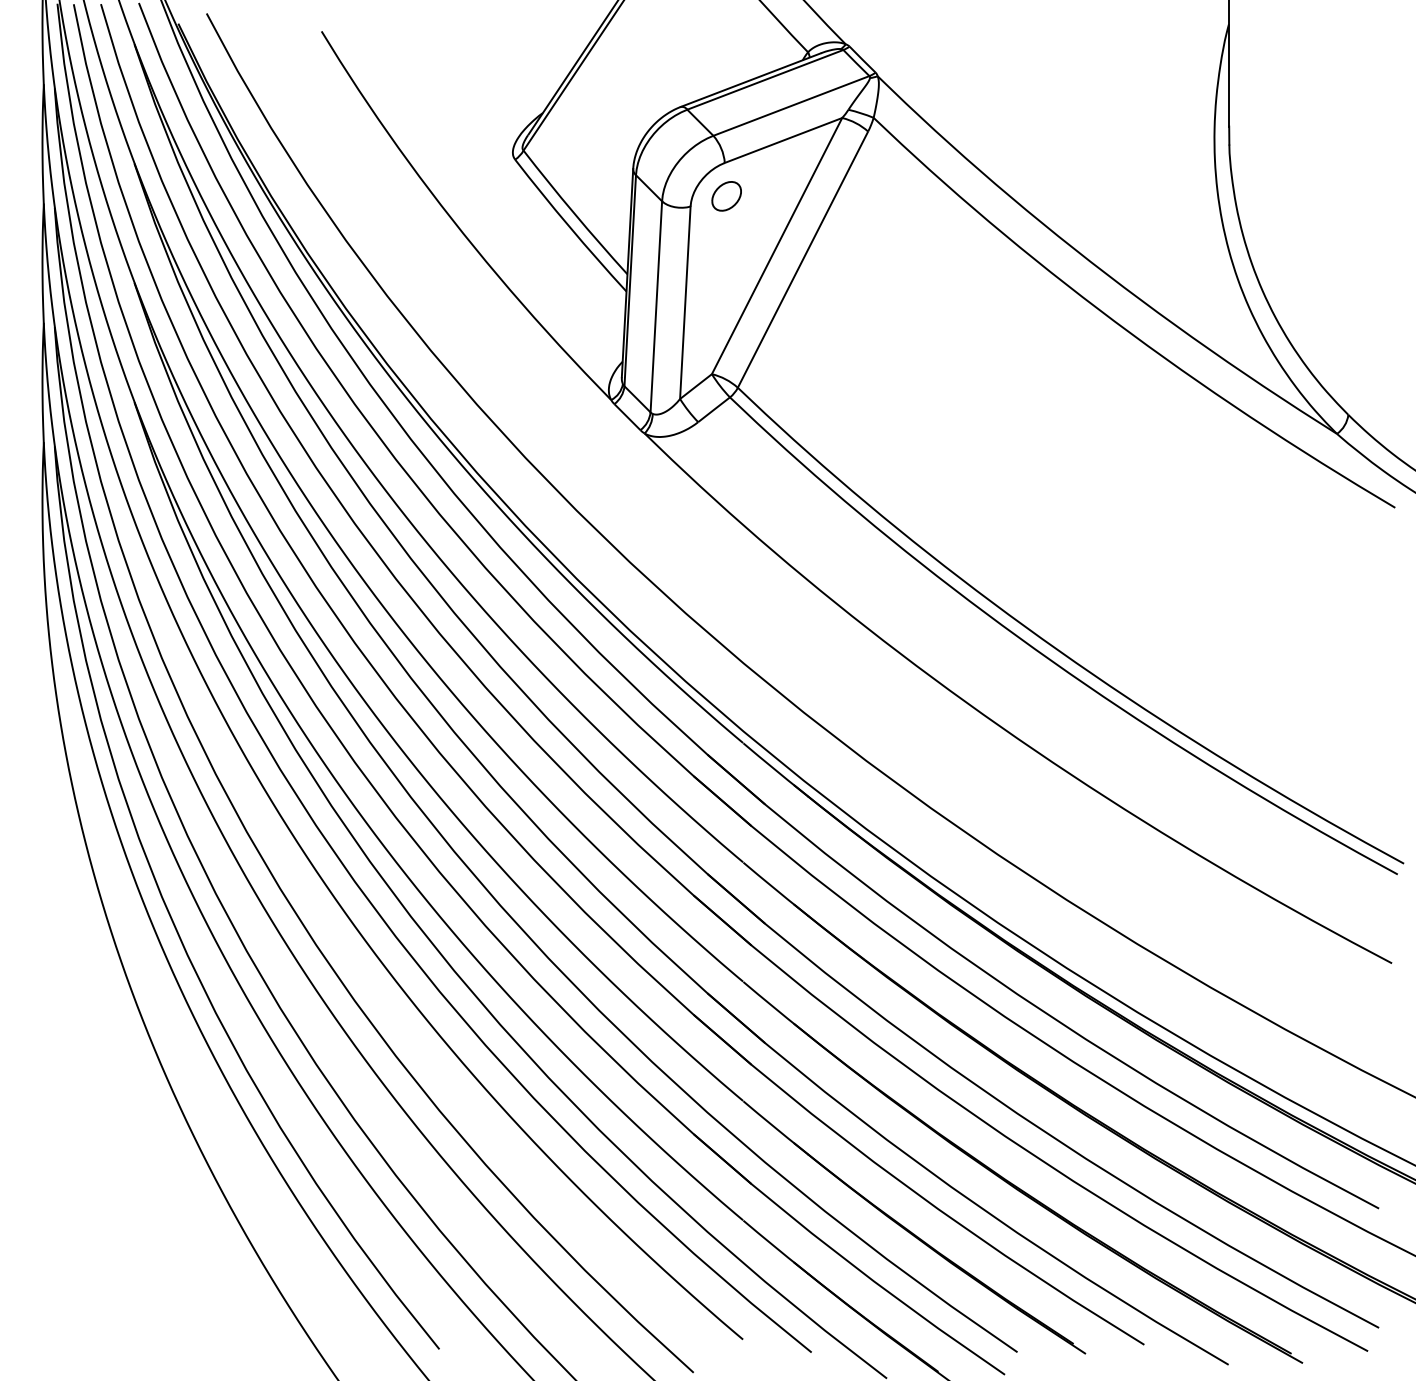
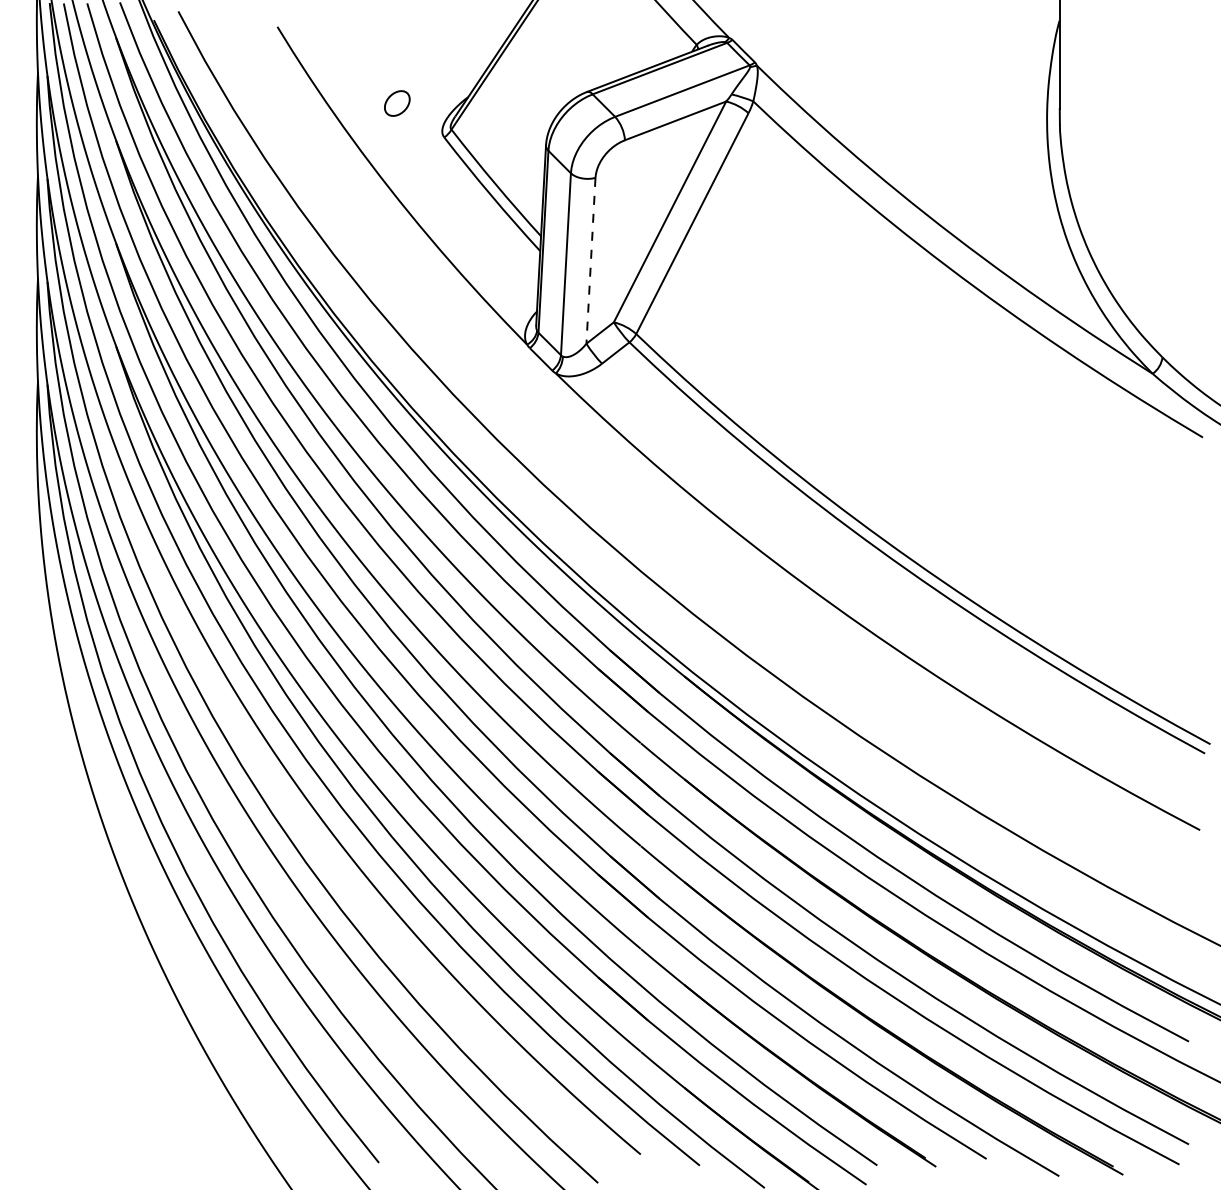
part: (726, 196) -> (397, 103), moved
line: (685, 303) -> (591, 261), solid -> dashed

